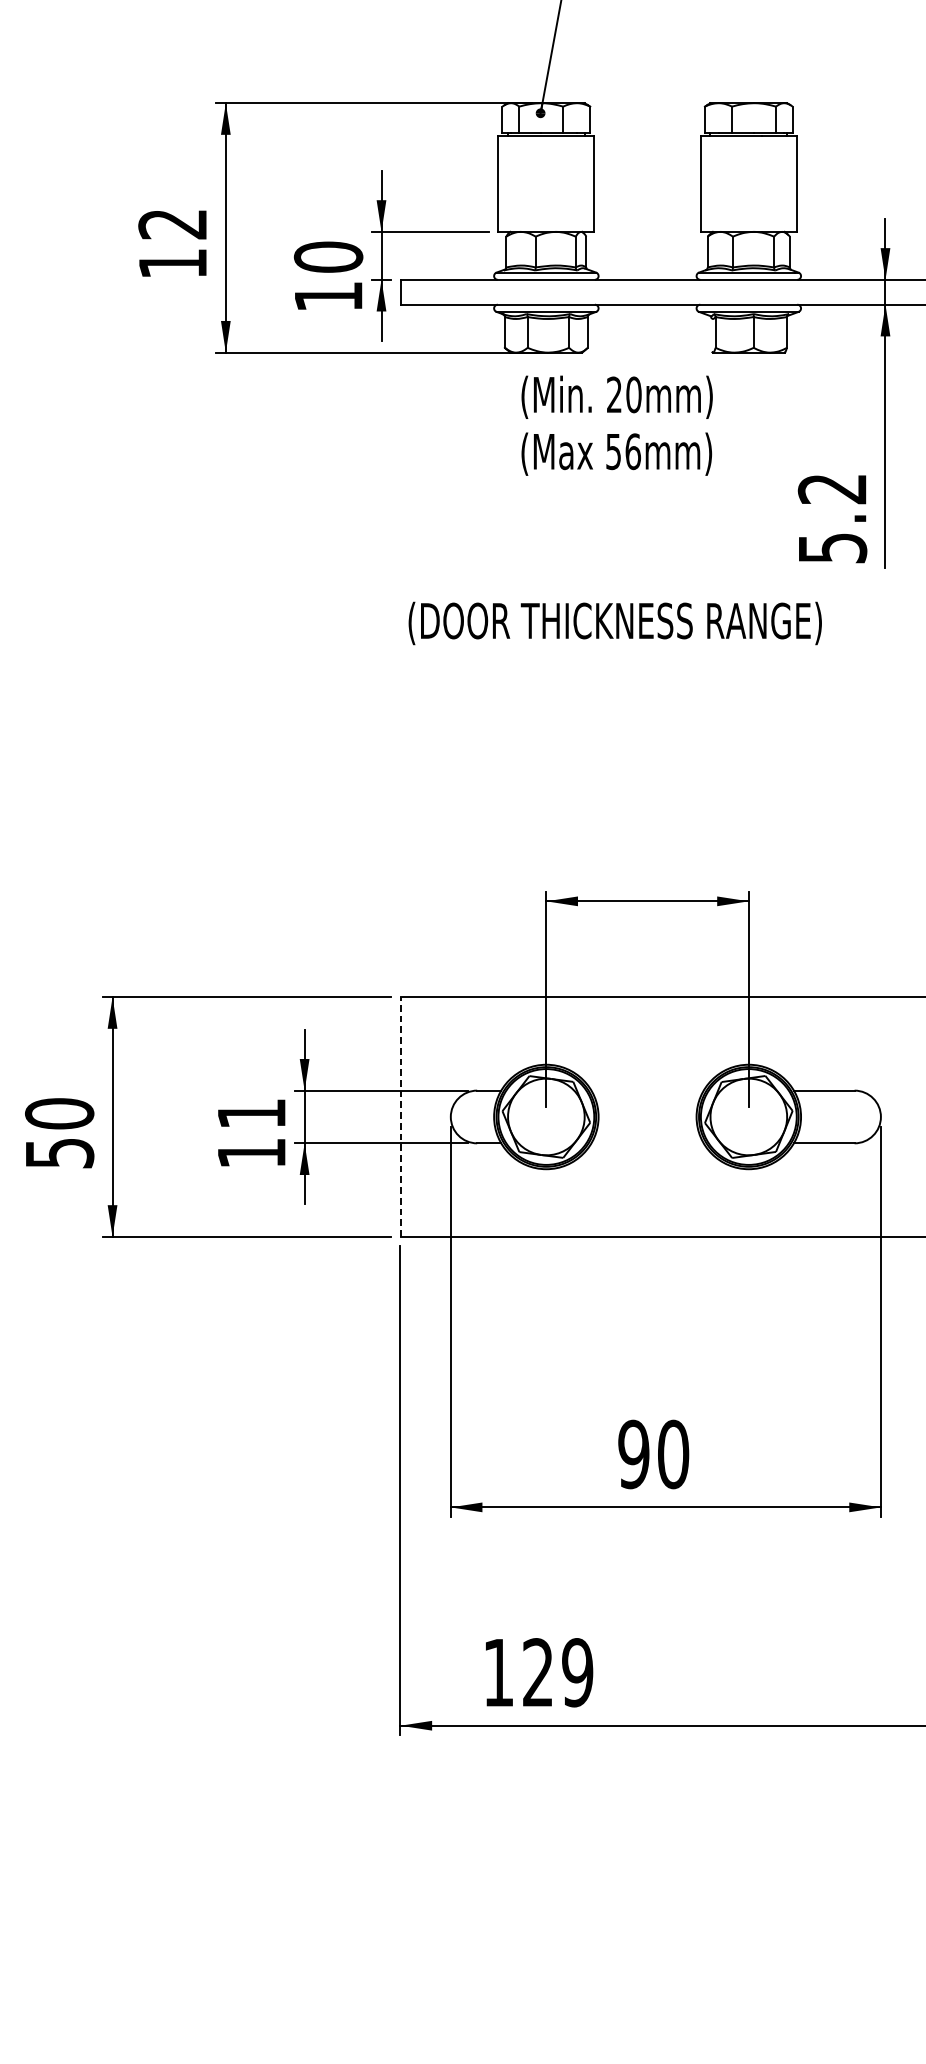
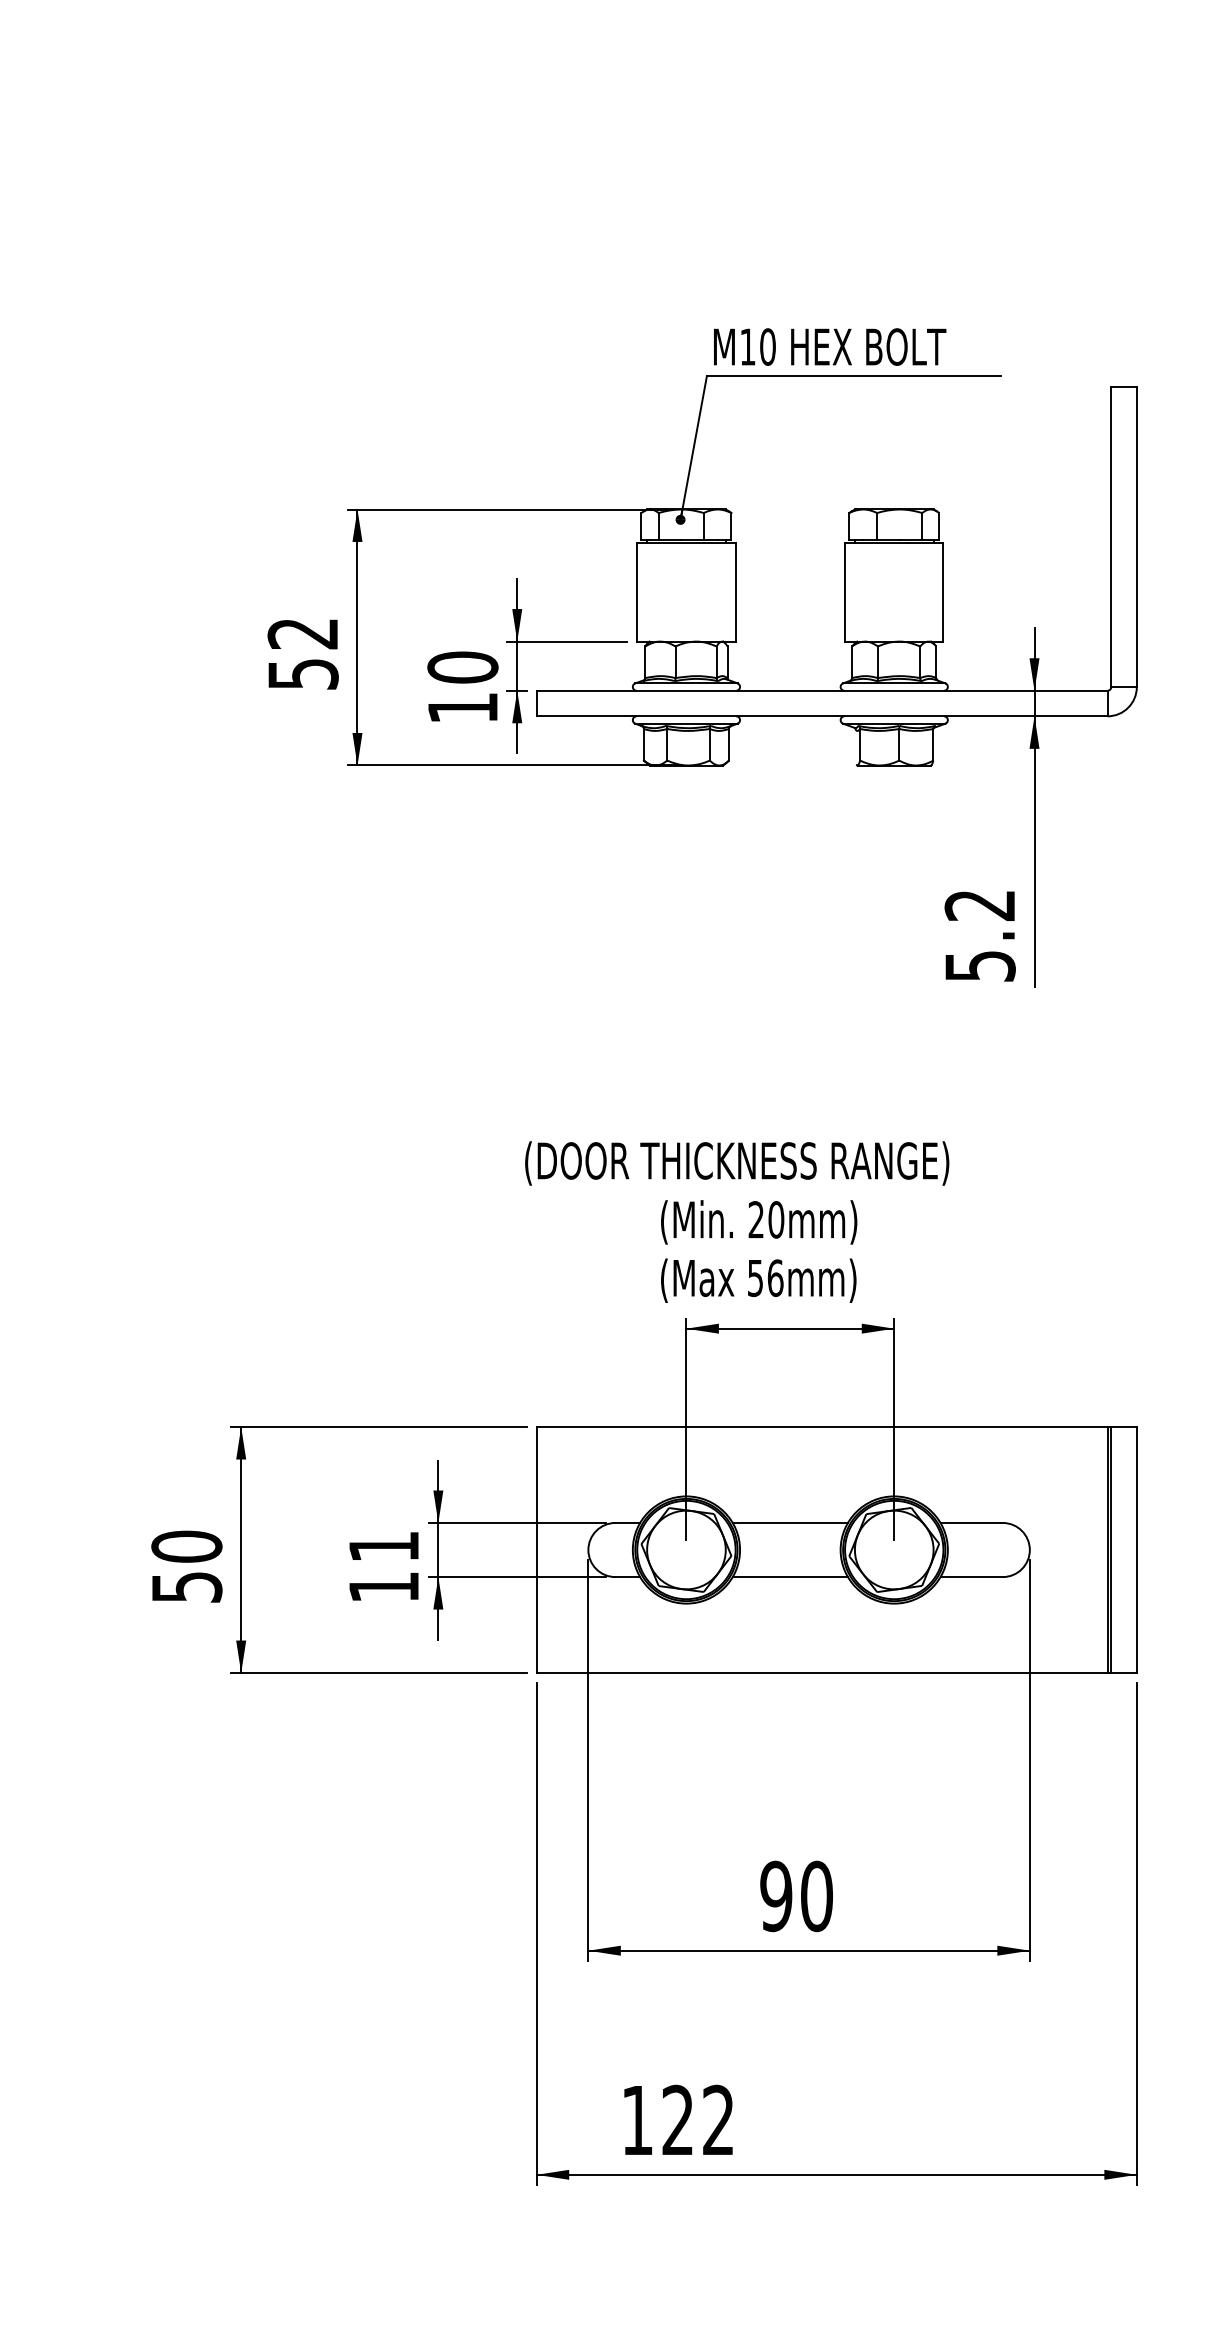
text: (173, 263) -> (303, 674), 12 -> 52
text: (617, 425) -> (759, 1251), moved
text: (615, 623) -> (737, 1163), moved
line: (646, 1090) -> (789, 1522), added
line: (400, 1117) -> (536, 1550), dashed -> solid
line: (646, 1143) -> (789, 1577), added
text: (577, 1672) -> (718, 2120), 129 -> 122

